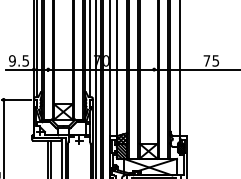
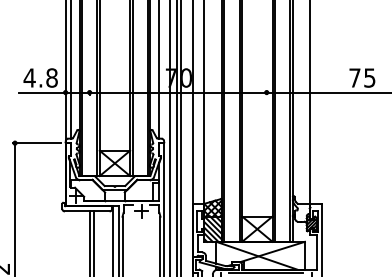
text: (18, 60) -> (39, 77), 9.5 -> 4.8

